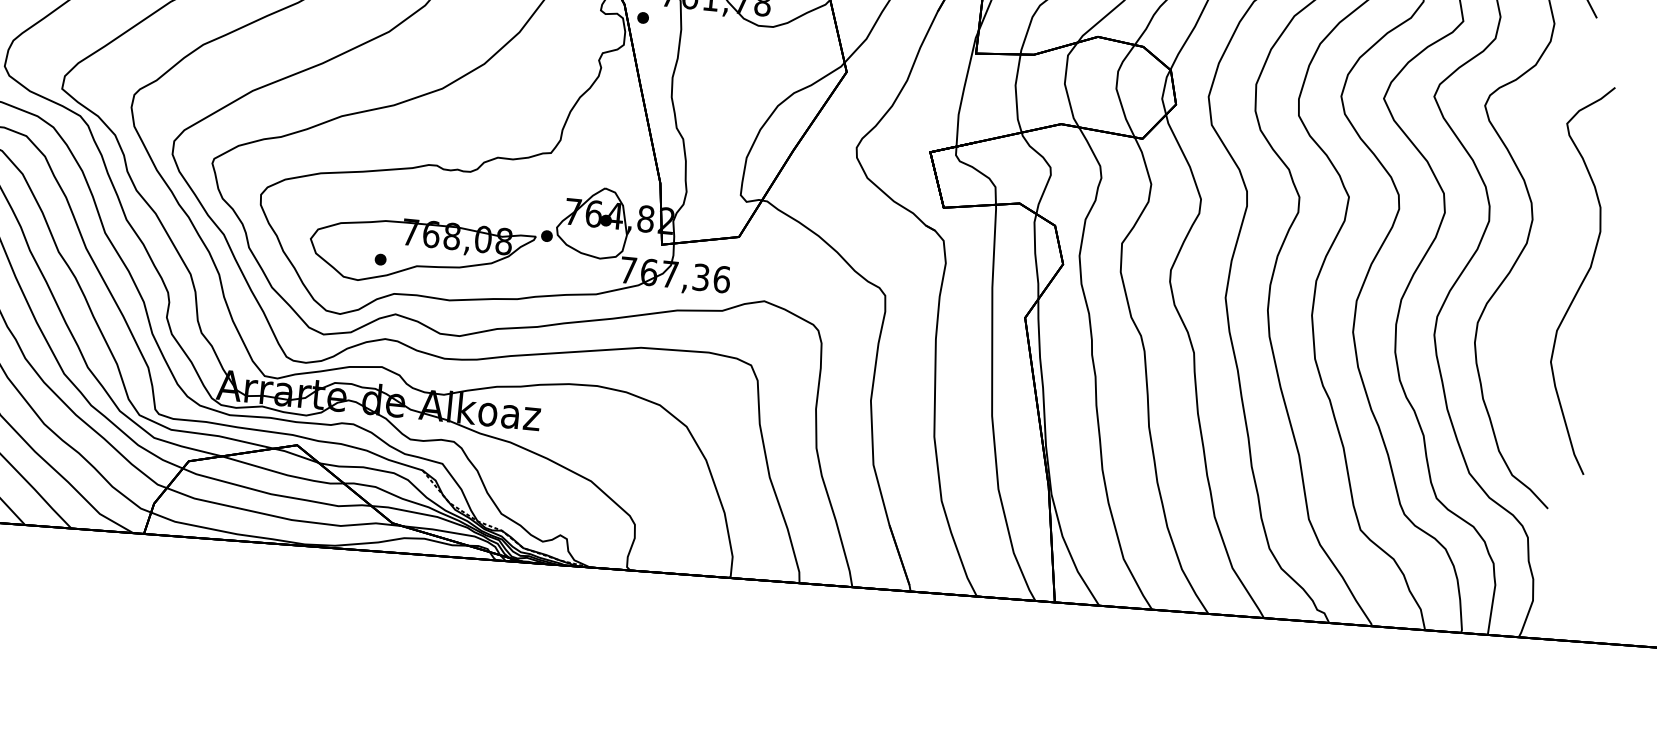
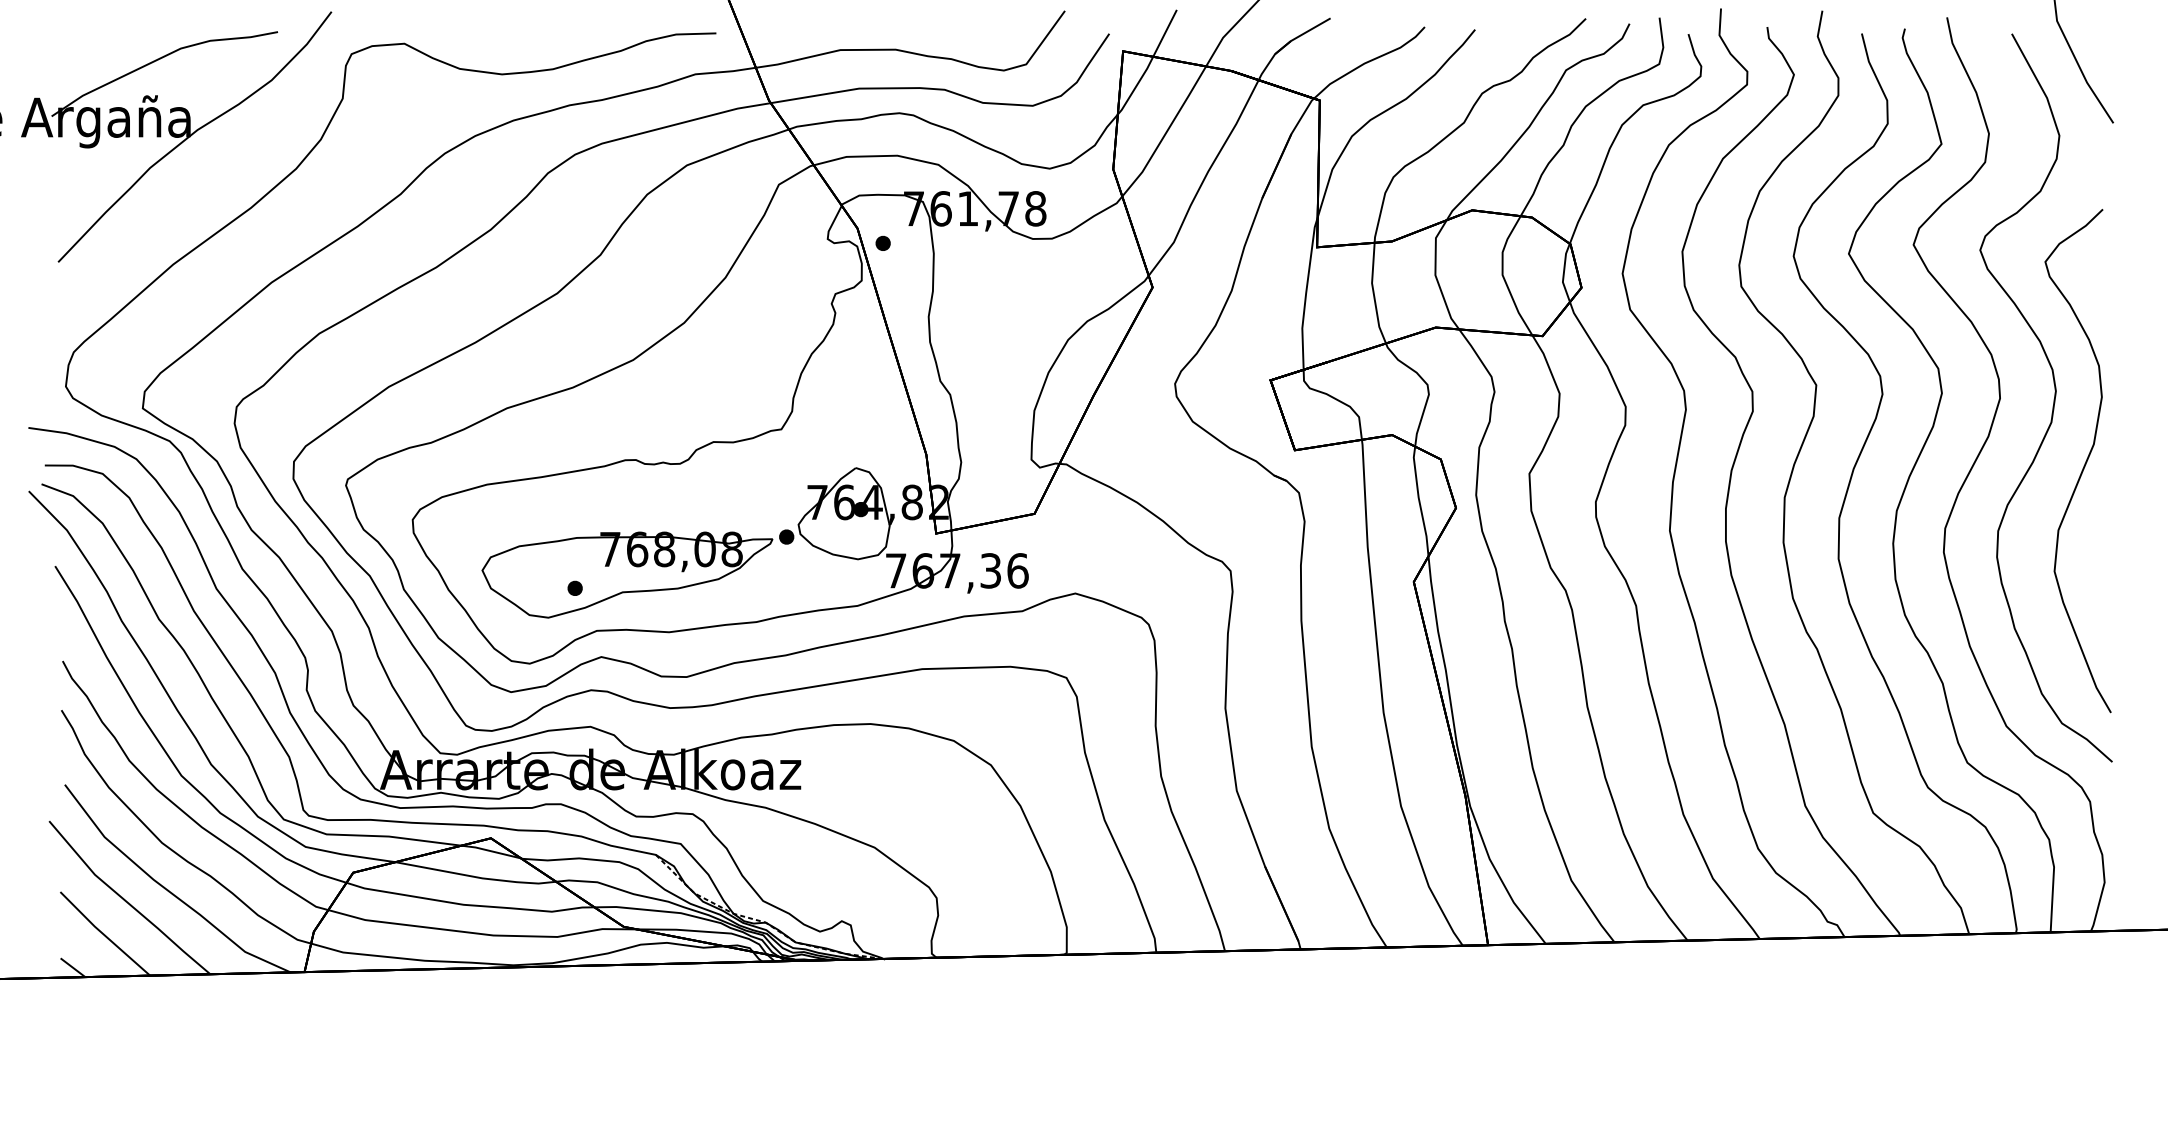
curve: (1581, 282) -> (2083, 465), moved

